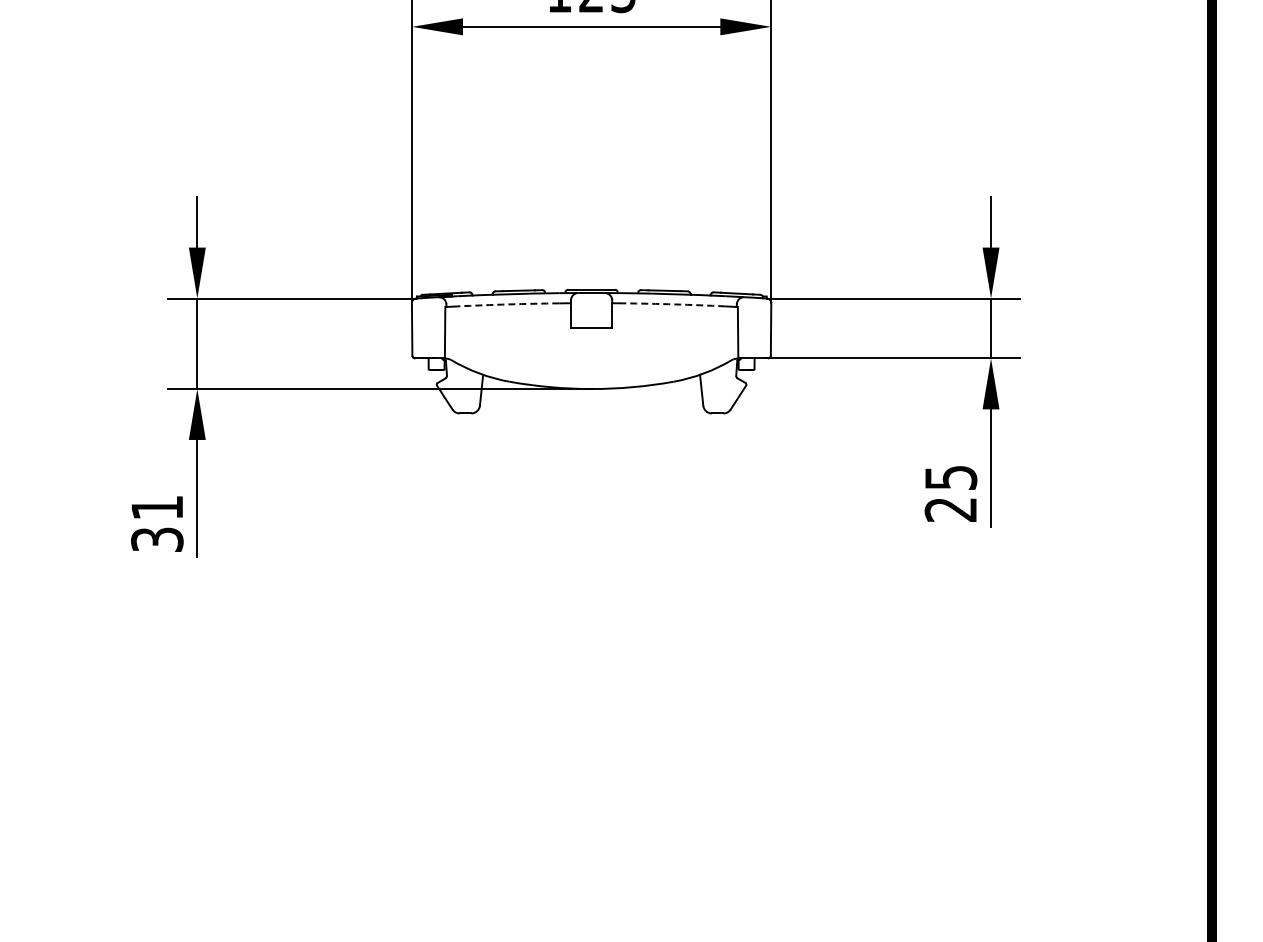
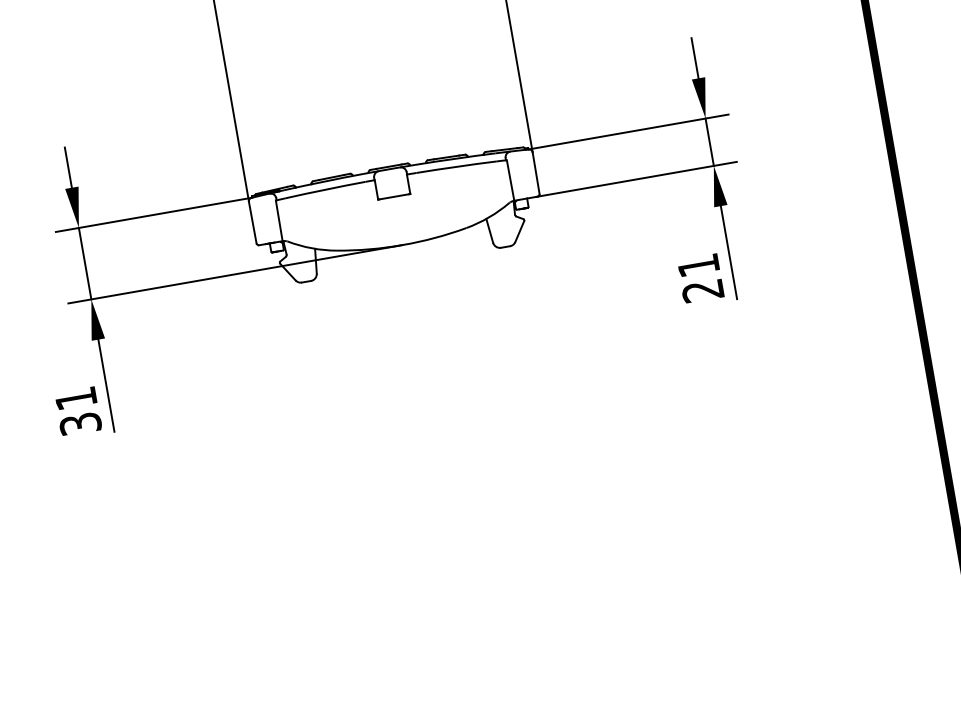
arc: (508, 304) -> (325, 189), dashed -> solid
arc: (674, 304) -> (456, 166), dashed -> solid
text: (951, 477) -> (699, 265), 25 -> 21

